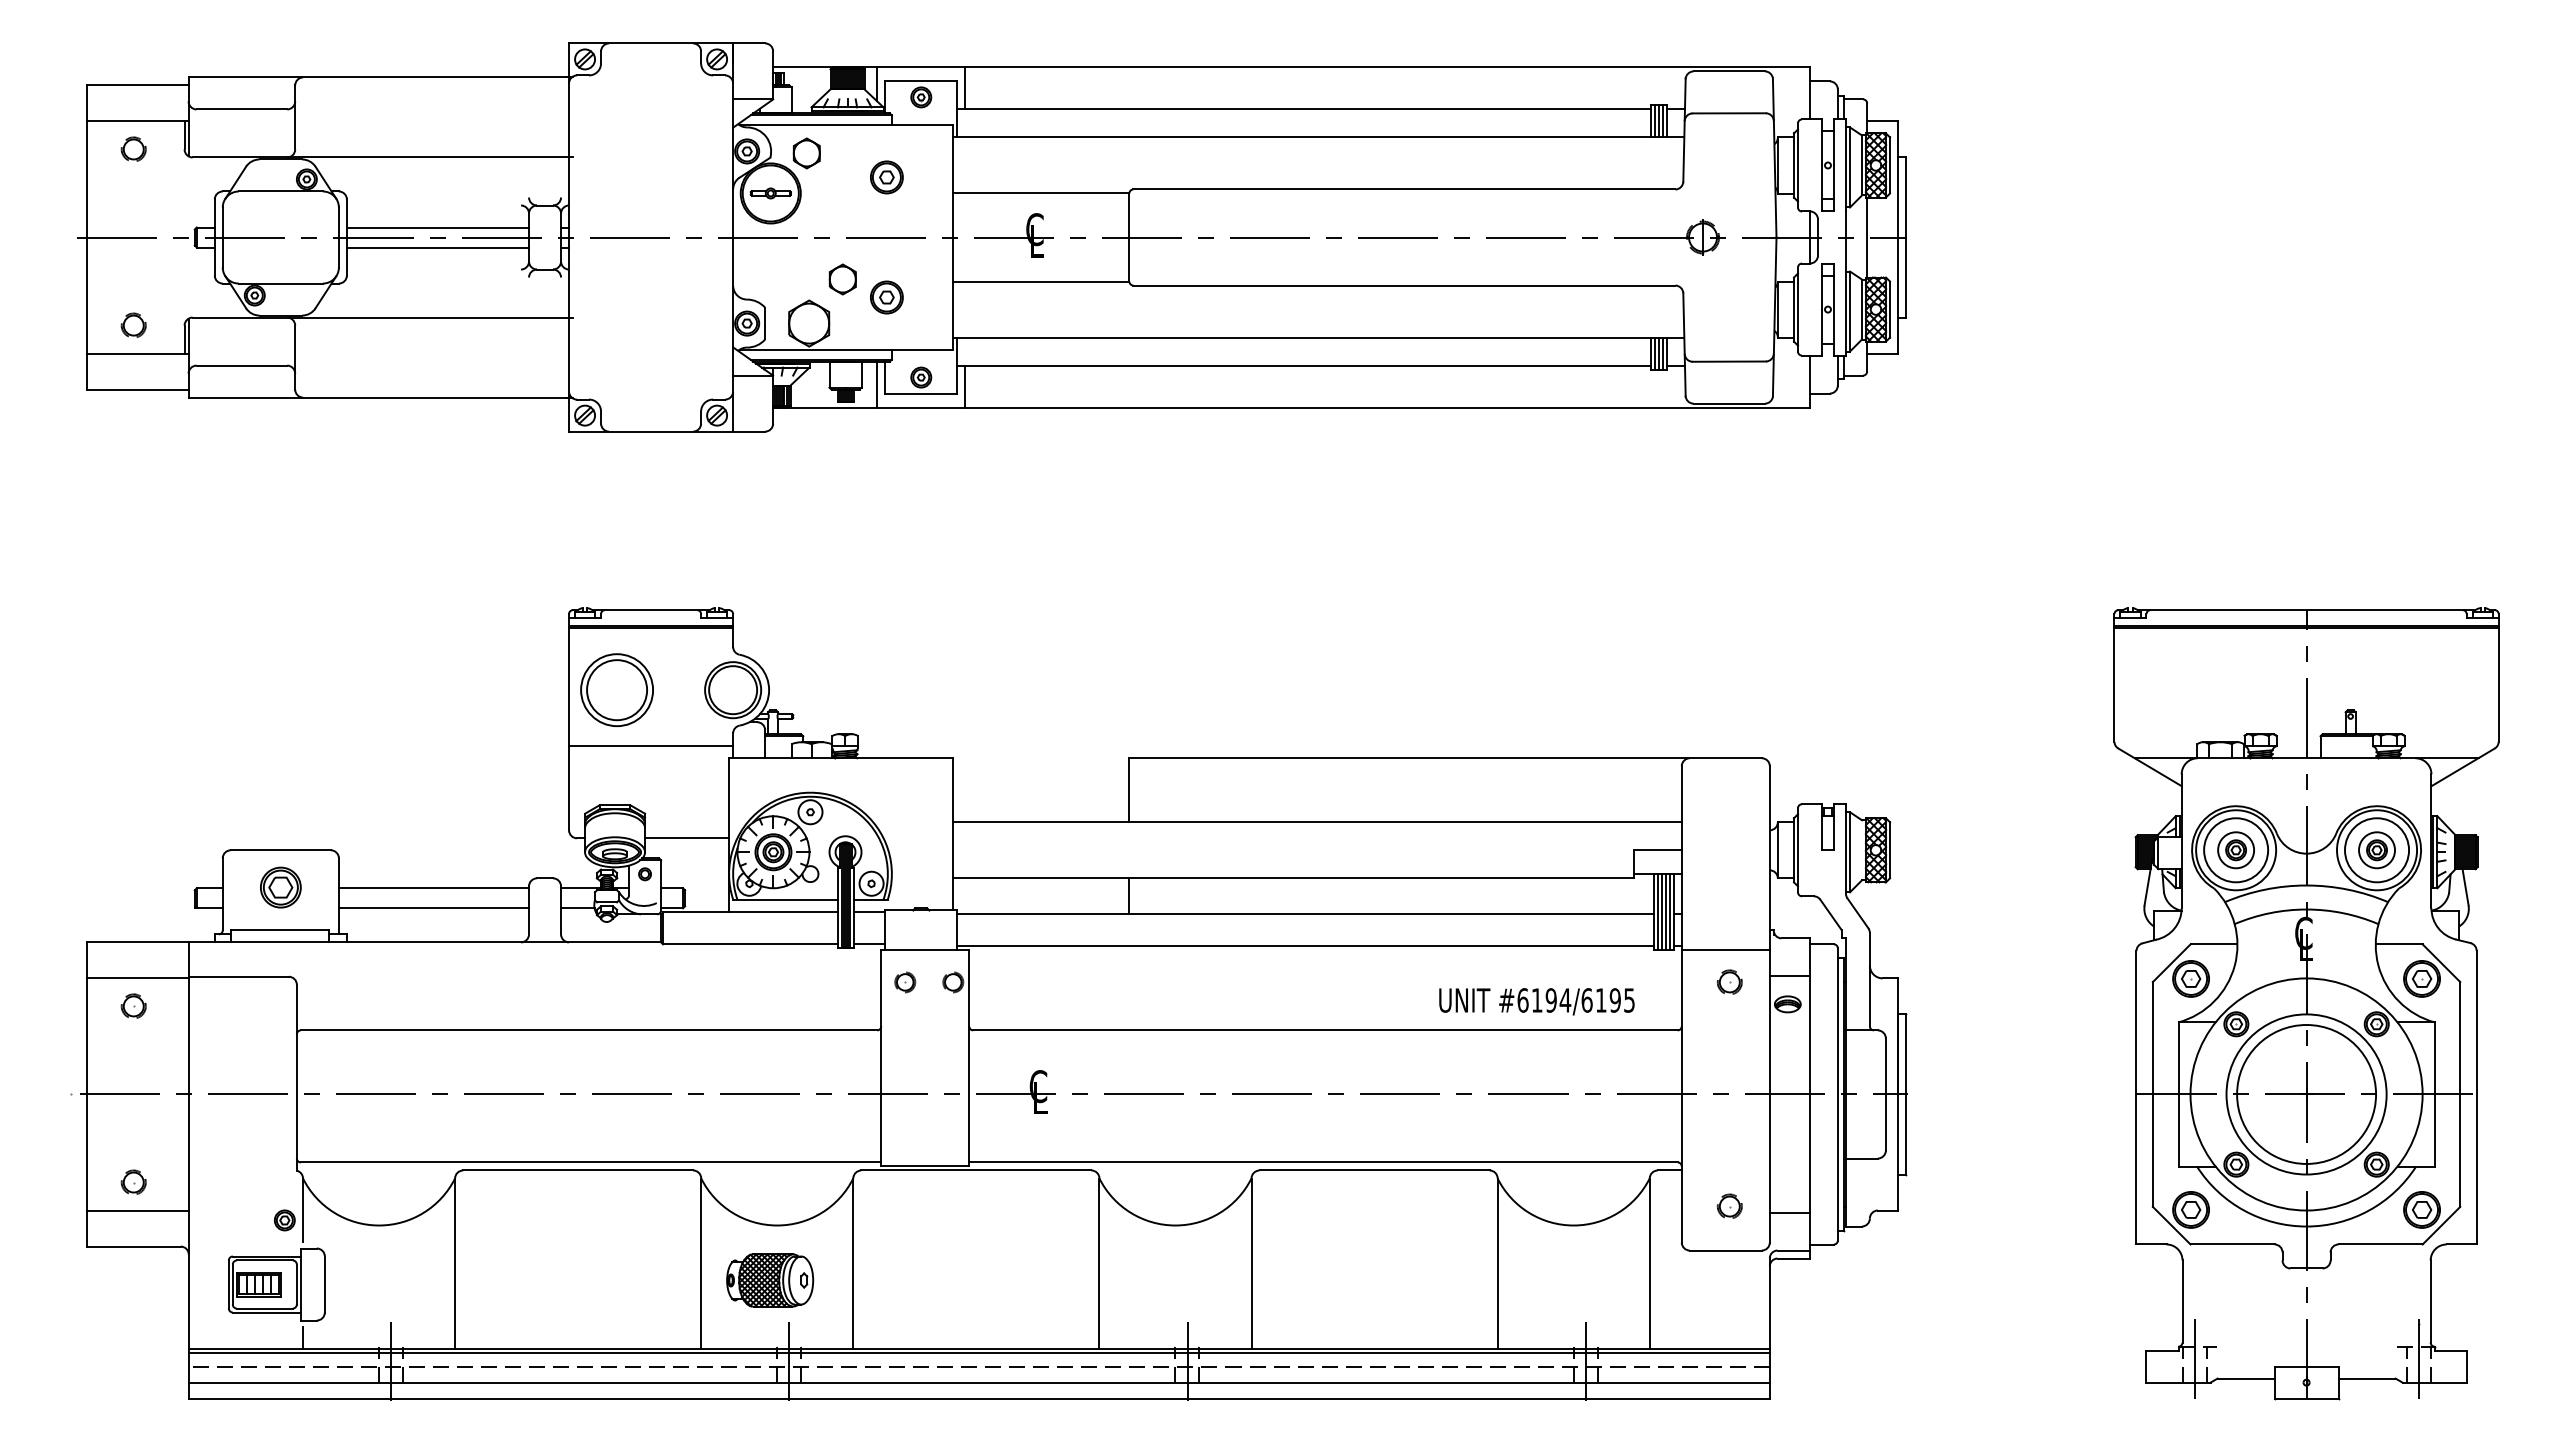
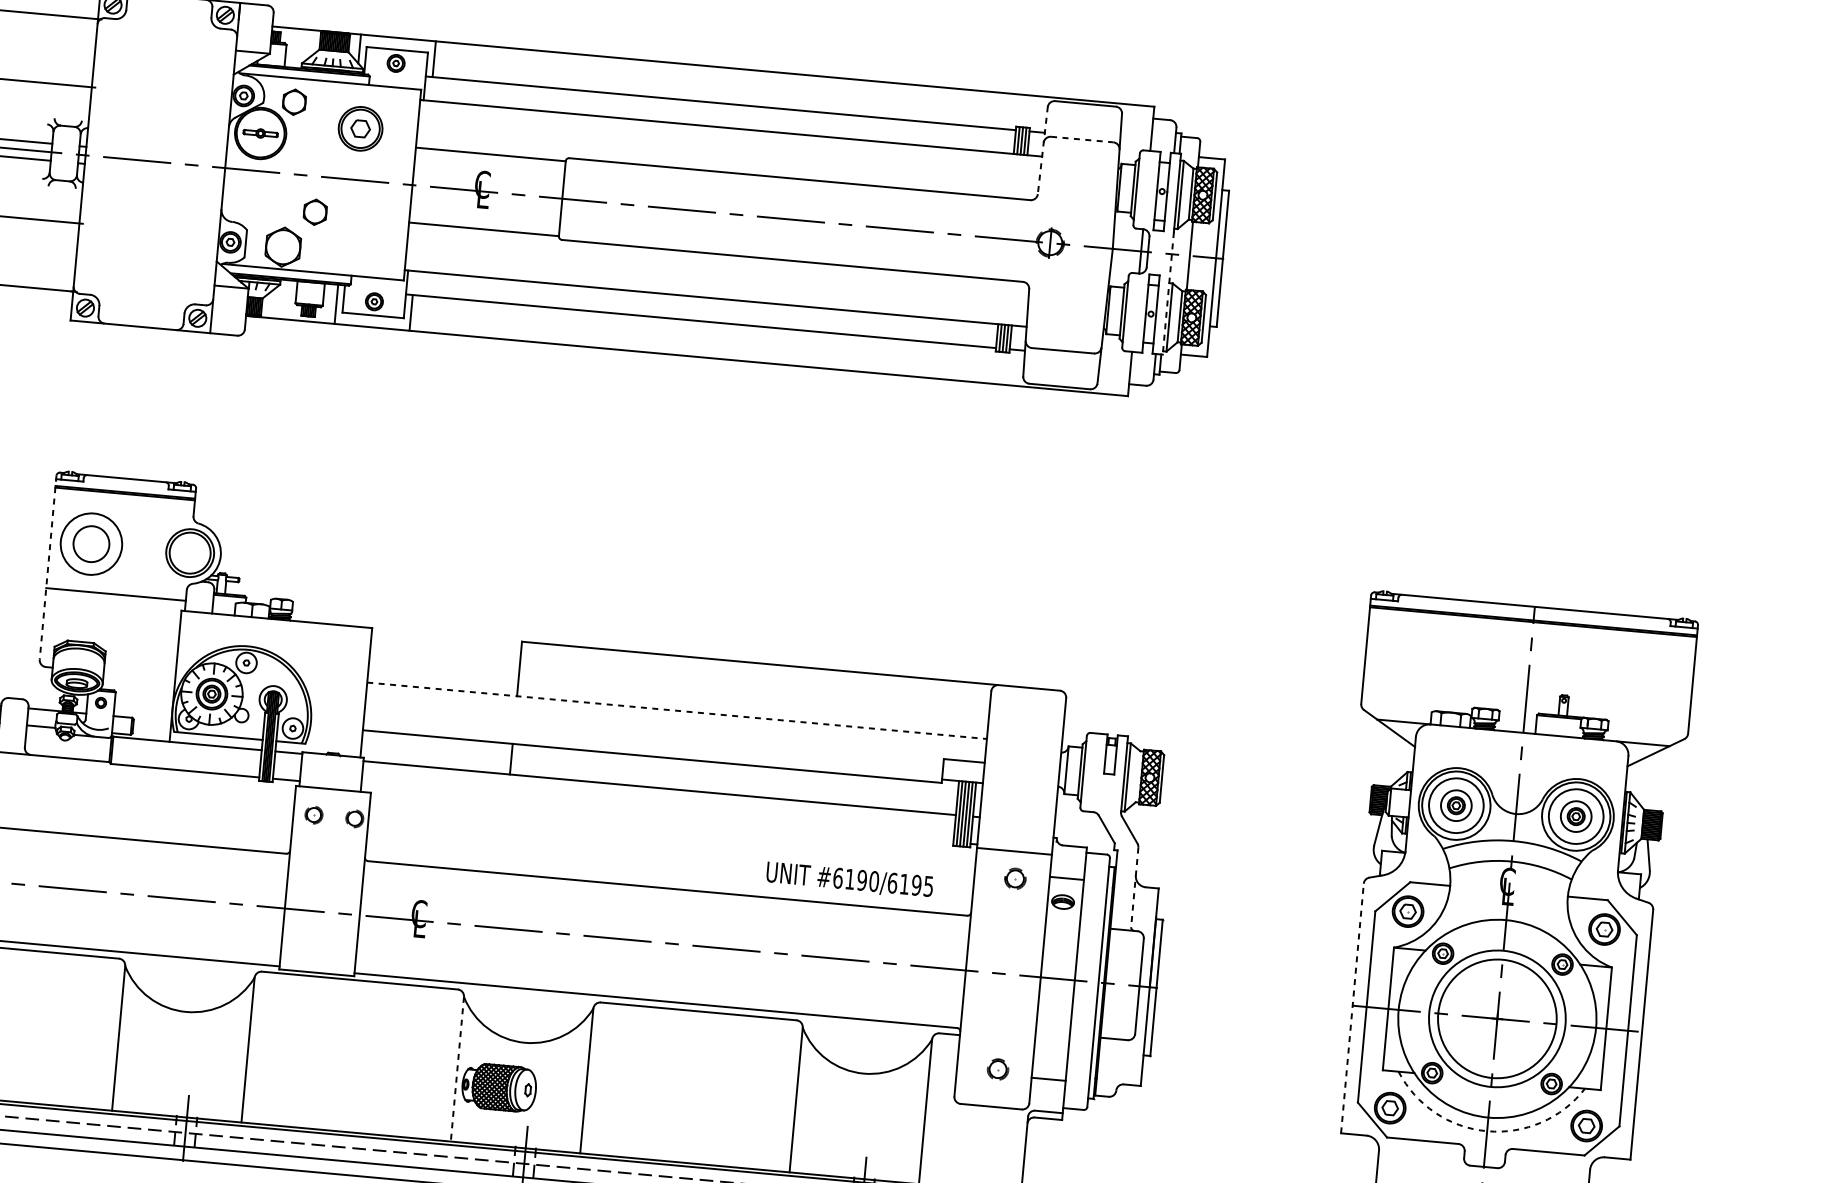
line: (1729, 113) -> (1082, 139), solid -> dashed
line: (1684, 130) -> (1042, 150), solid -> dashed
part: (886, 177) -> (360, 128), size x1.6
line: (1845, 284) -> (1167, 294), solid -> dashed
part: (886, 297) -> (351, 230), removed
circle: (617, 690) -> (91, 544), size x0.7
line: (569, 722) -> (48, 567), solid -> dashed
line: (1318, 822) -> (677, 711), solid -> dashed
line: (687, 838) -> (139, 675), removed
line: (1305, 946) -> (657, 815), removed
line: (1869, 979) -> (1134, 887), solid -> dashed
text: (1565, 1000) -> (874, 881), #6194/6195 -> #6190/6195
line: (2136, 1097) -> (1352, 1008), solid -> dashed
arc: (2306, 1226) -> (1487, 1131), solid -> dashed
line: (1099, 1264) -> (457, 1070), solid -> dashed
part: (770, 1280) -> (499, 1087), moved

